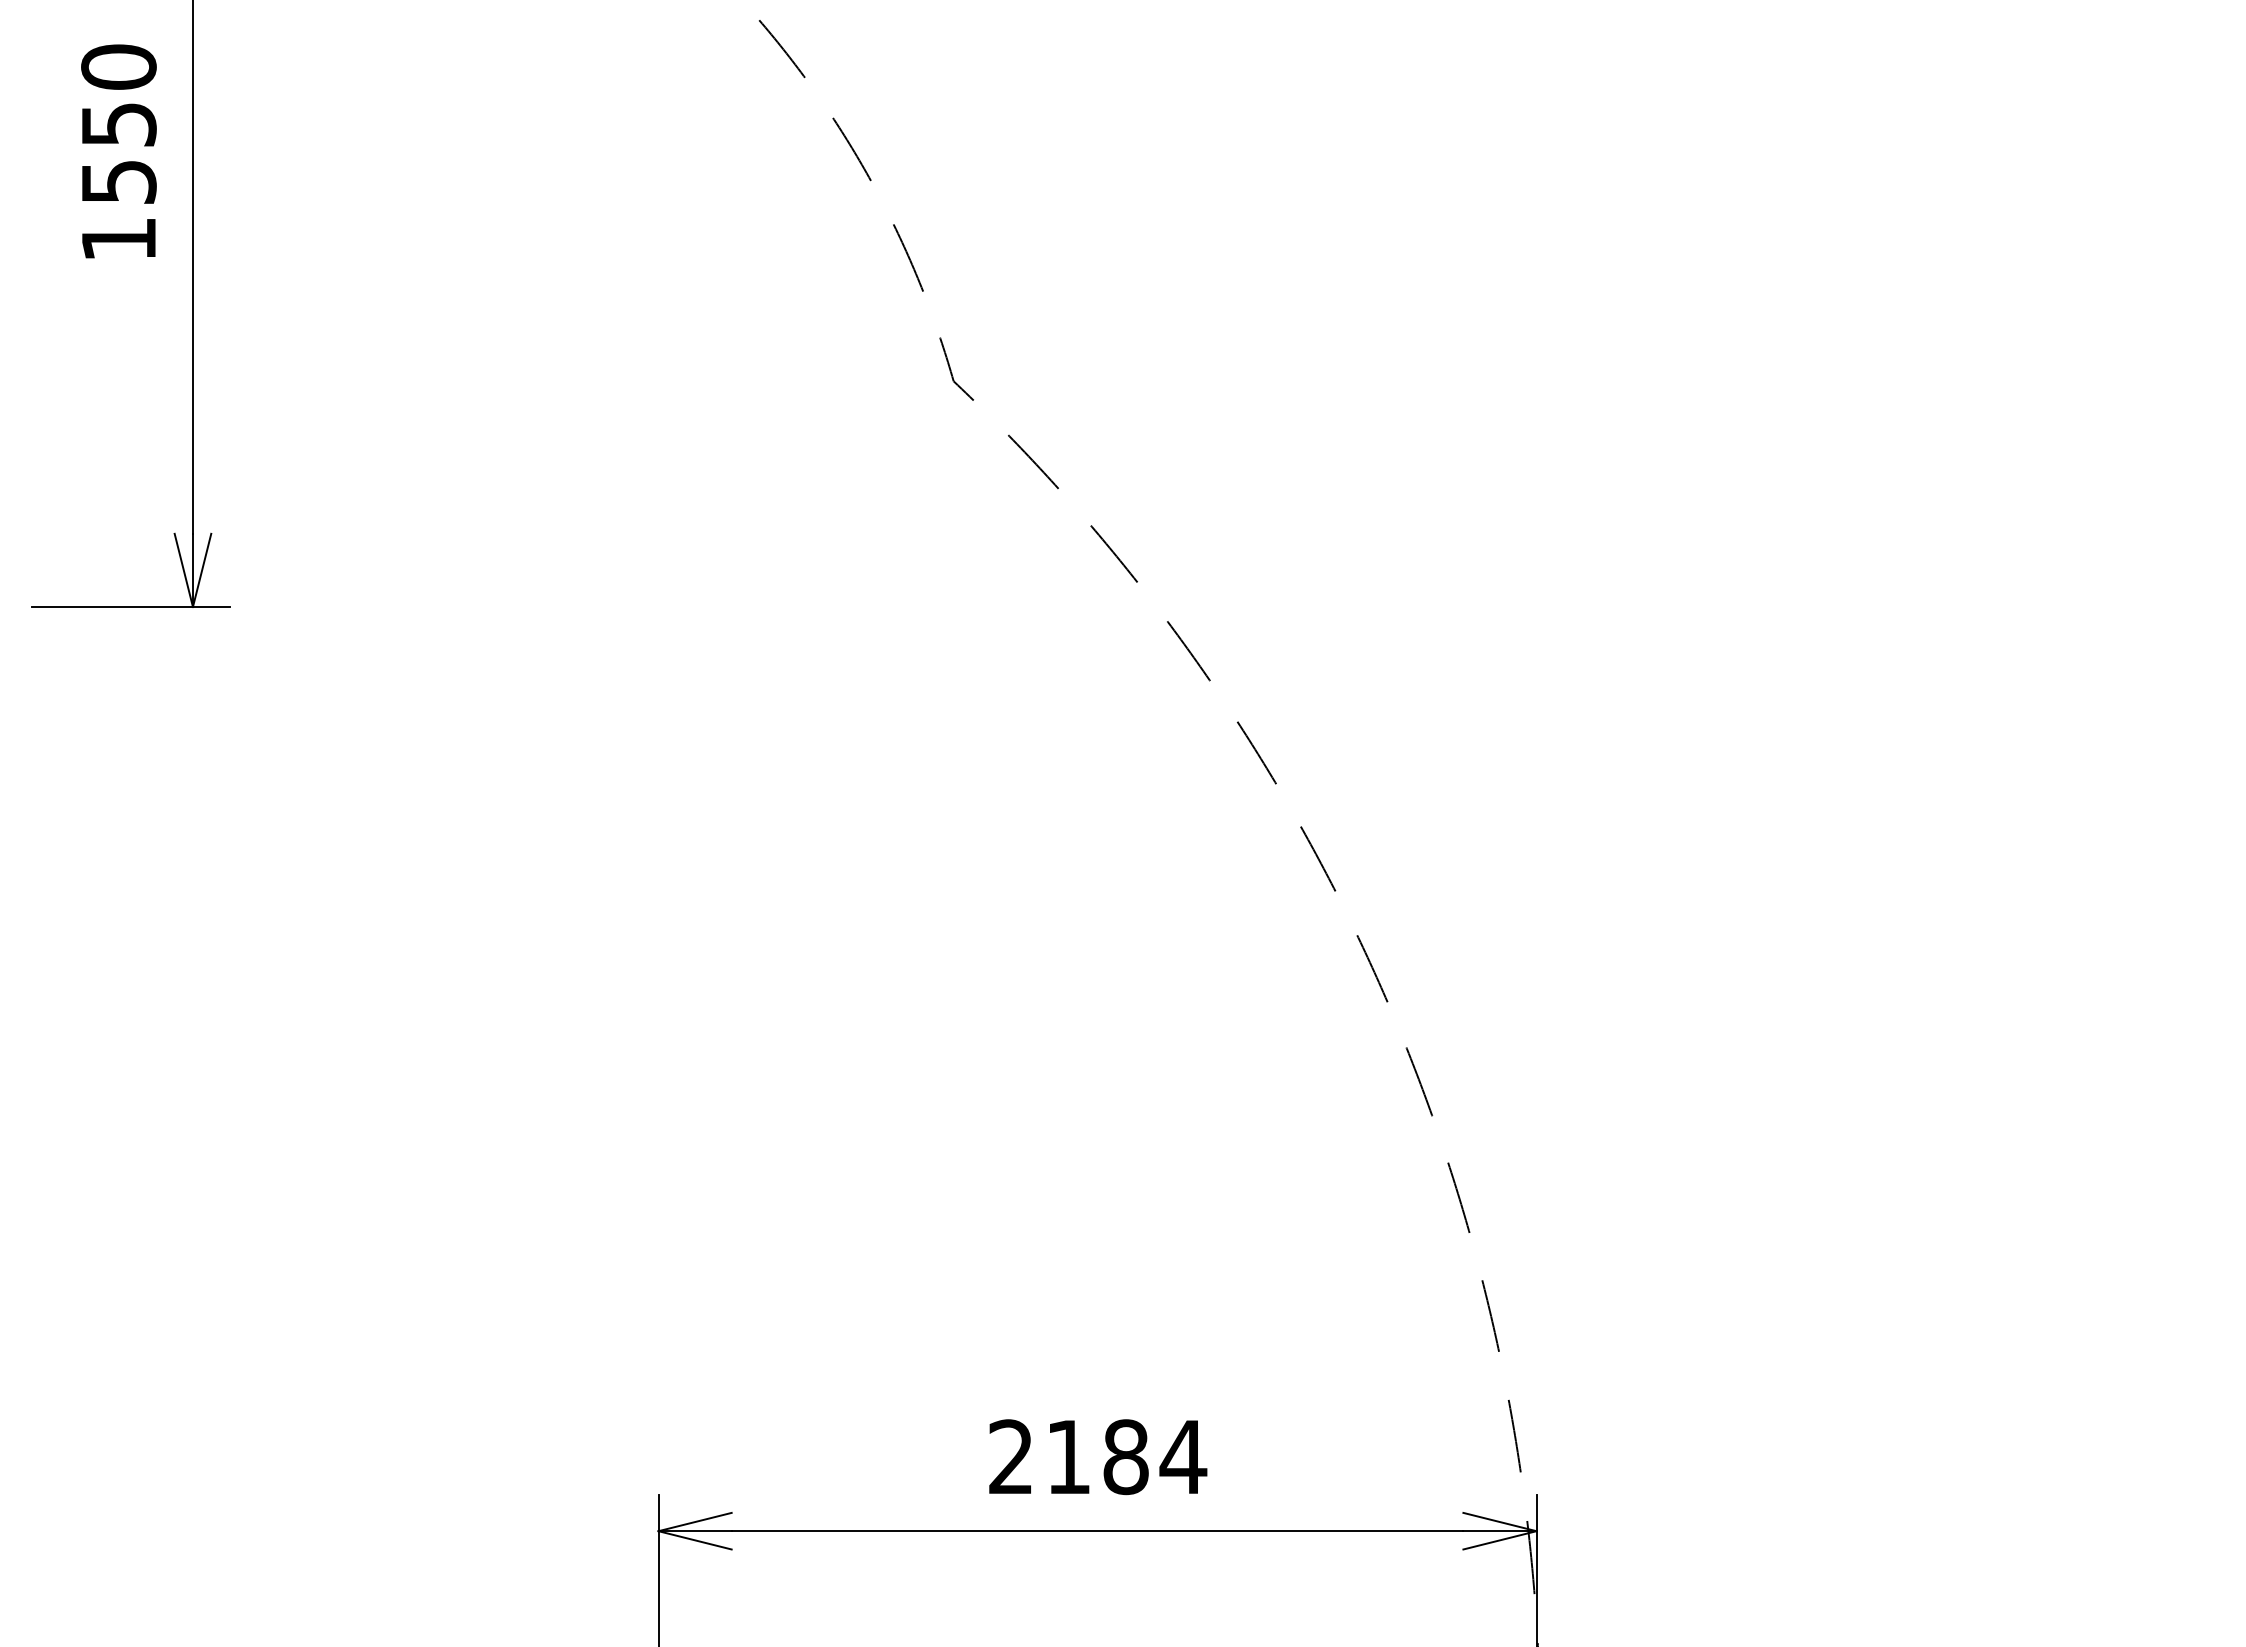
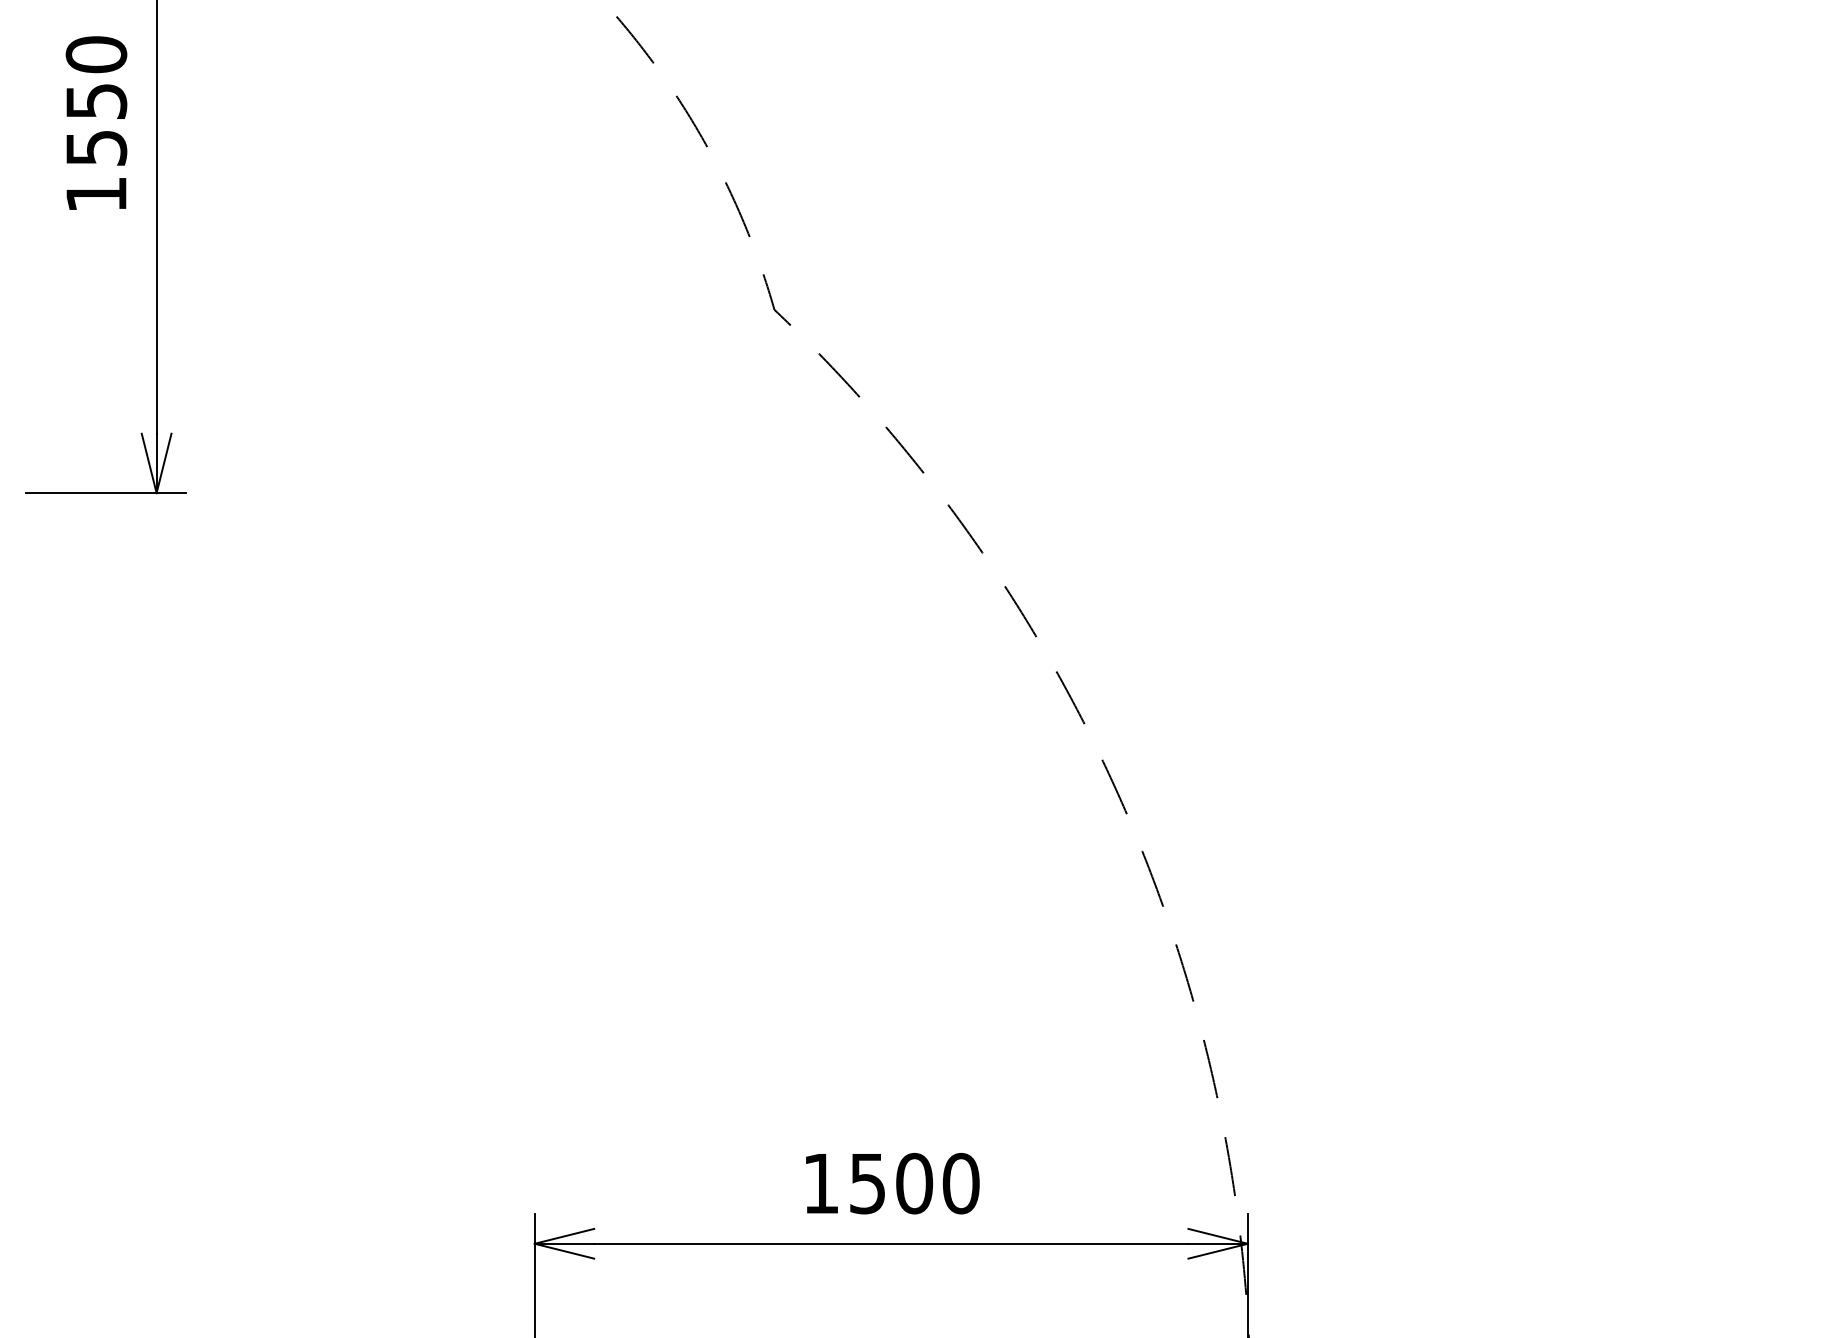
text: (1098, 1457) -> (892, 1183), 2184 -> 1500

